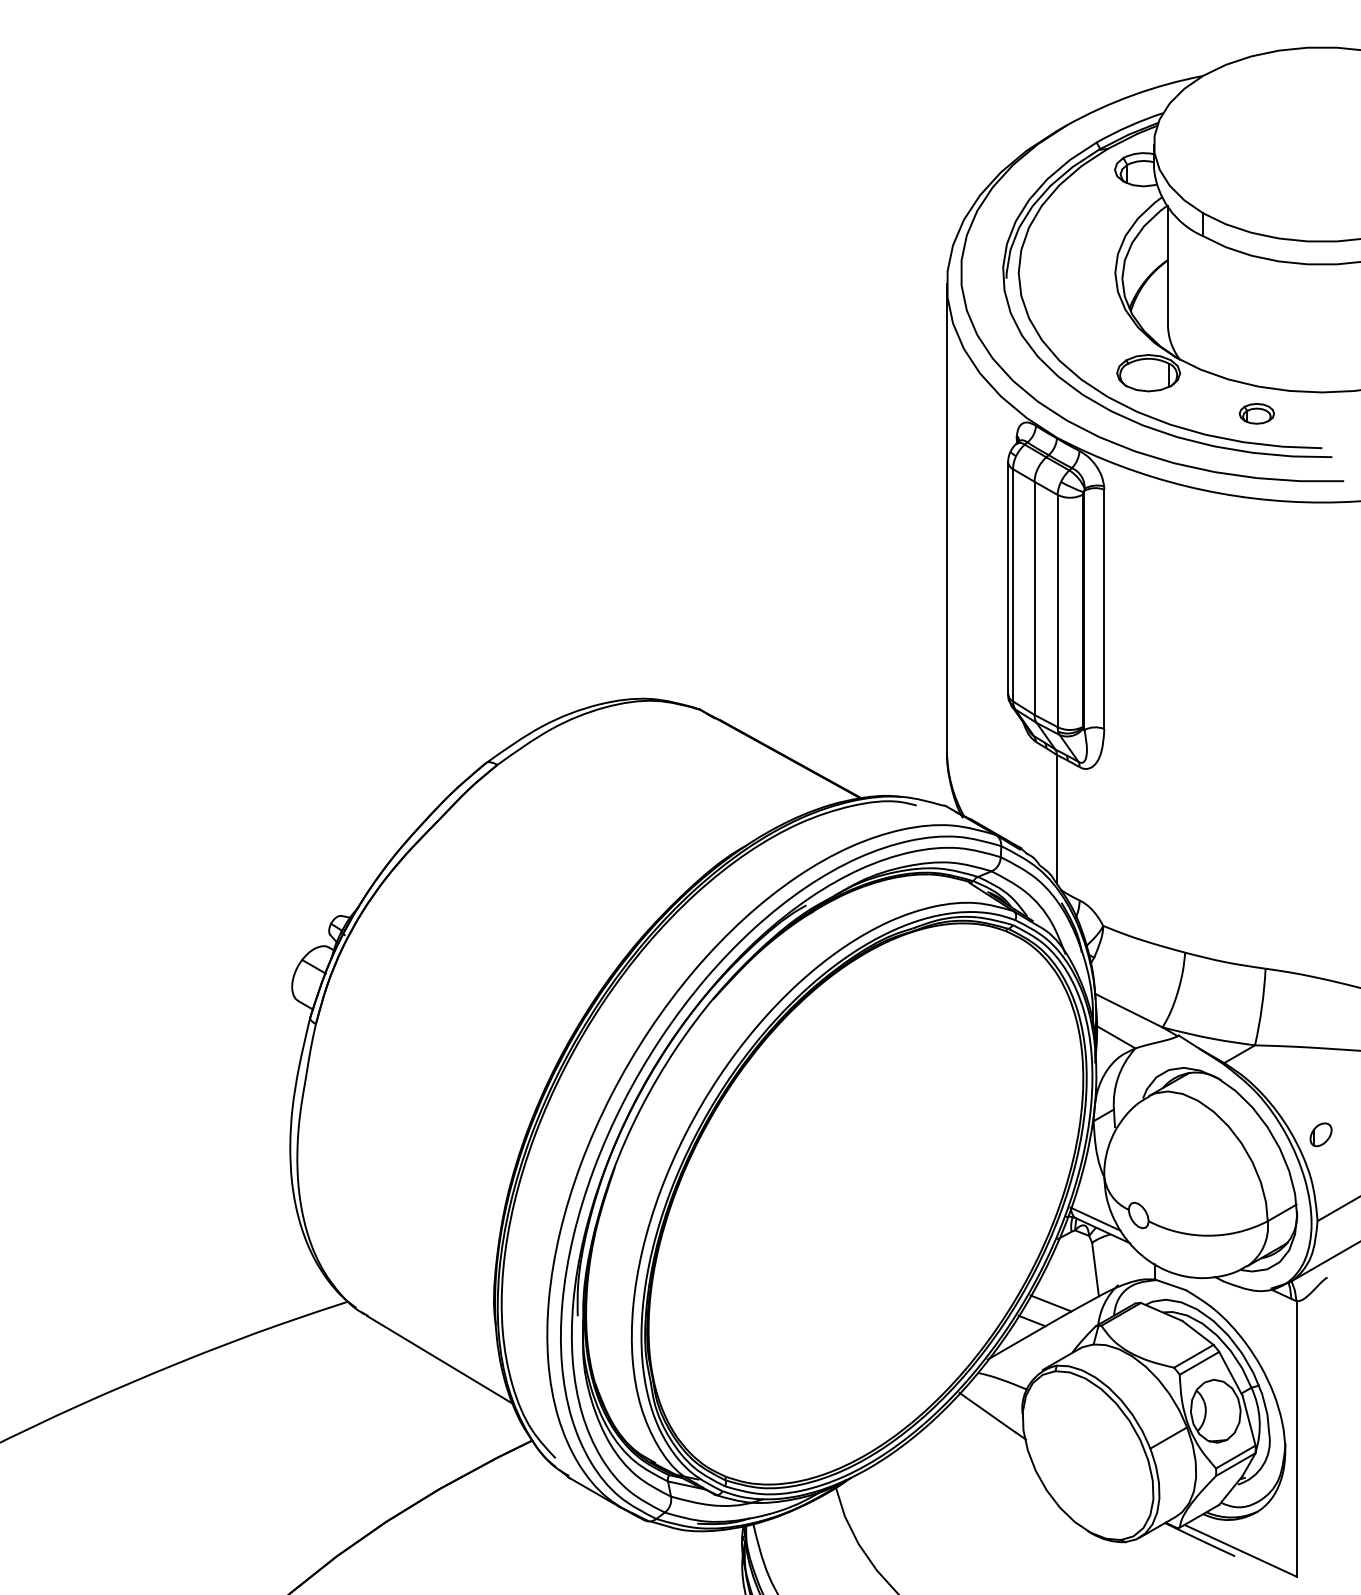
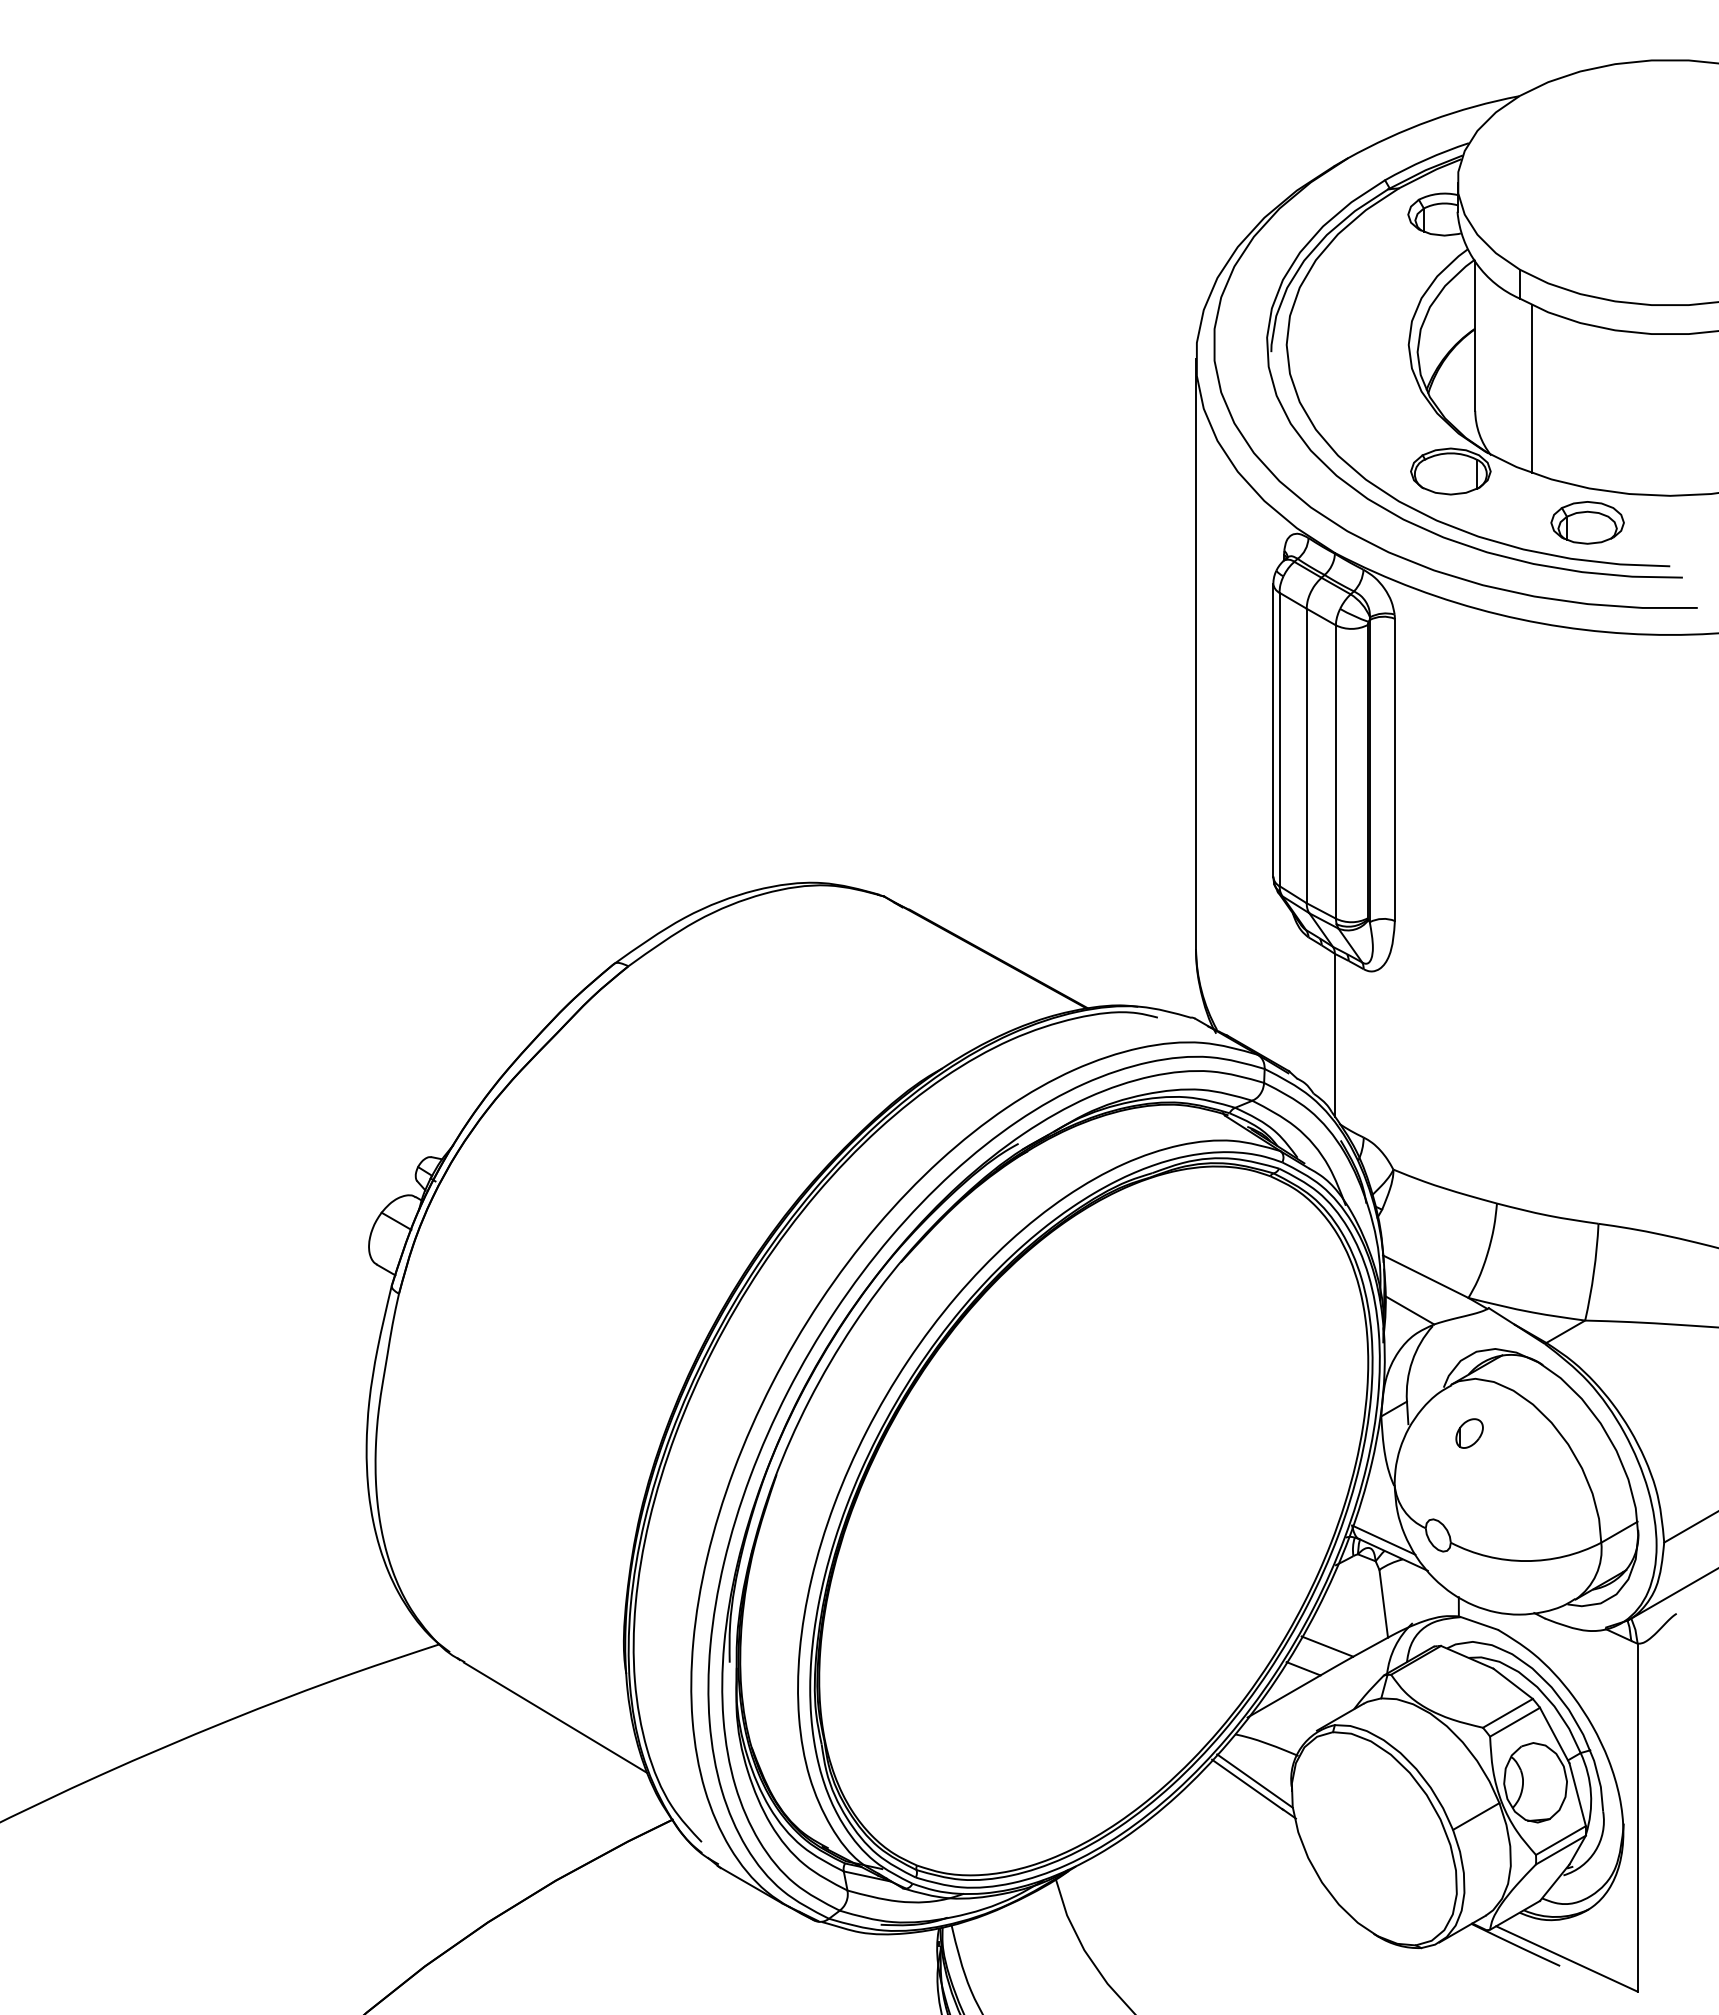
line: (1213, 308) -> (1532, 389), added
part: (1256, 413) -> (1587, 522), size x1.67
part: (1320, 1134) -> (1469, 1433), moved
line: (993, 1409) -> (1254, 1780), added

